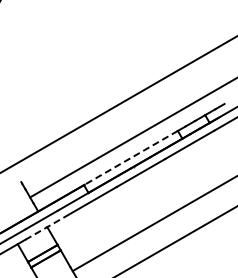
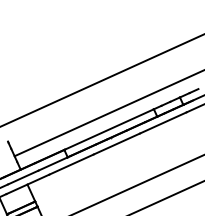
line: (131, 157) -> (109, 129), dashed -> solid
line: (47, 226) -> (27, 184), dashed -> solid

